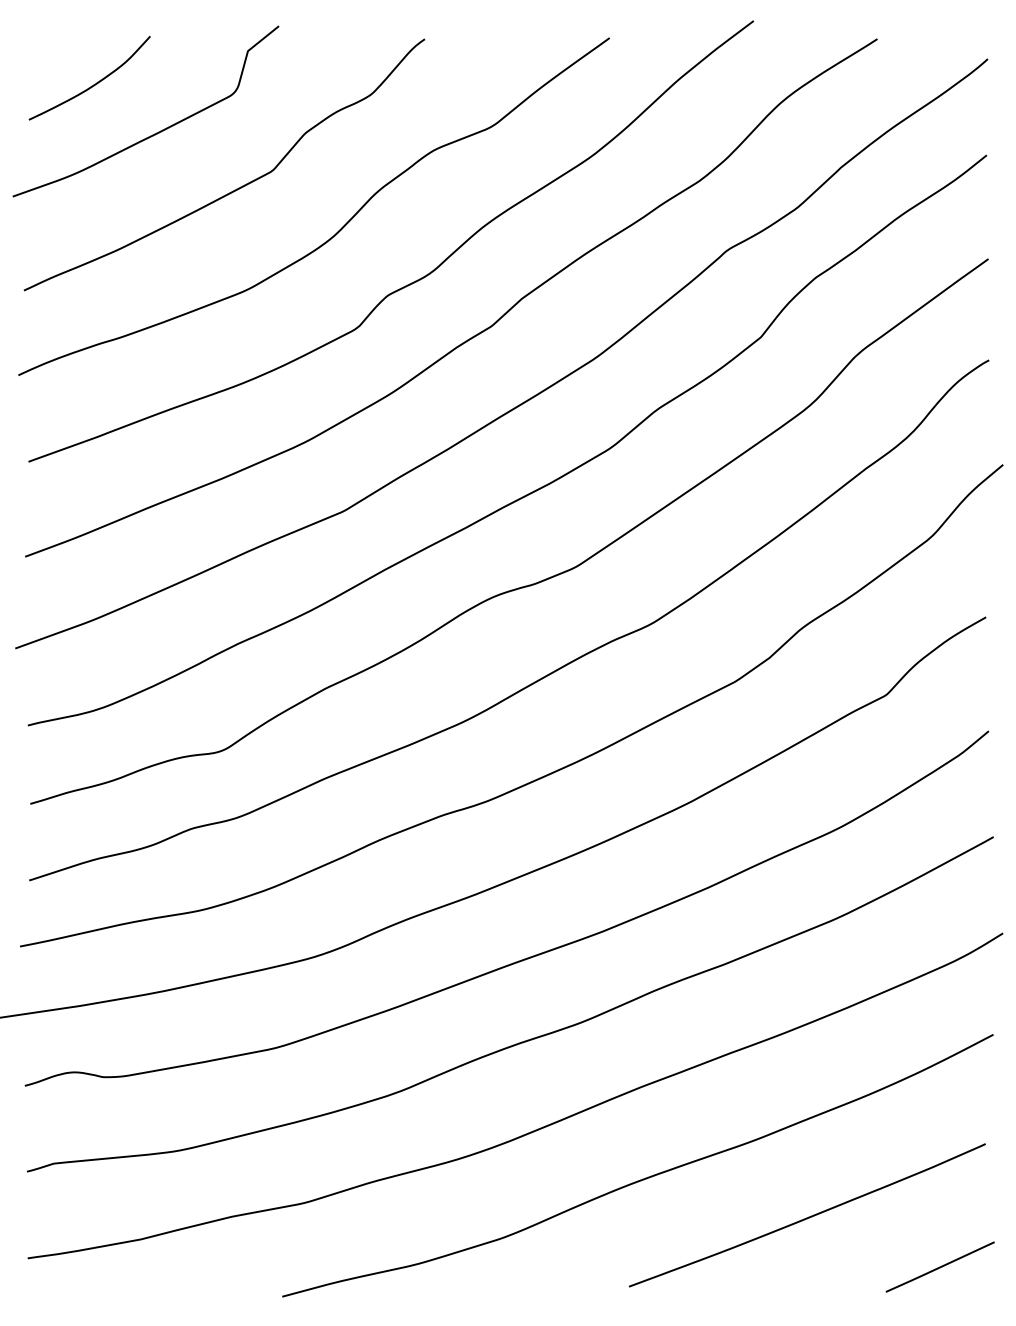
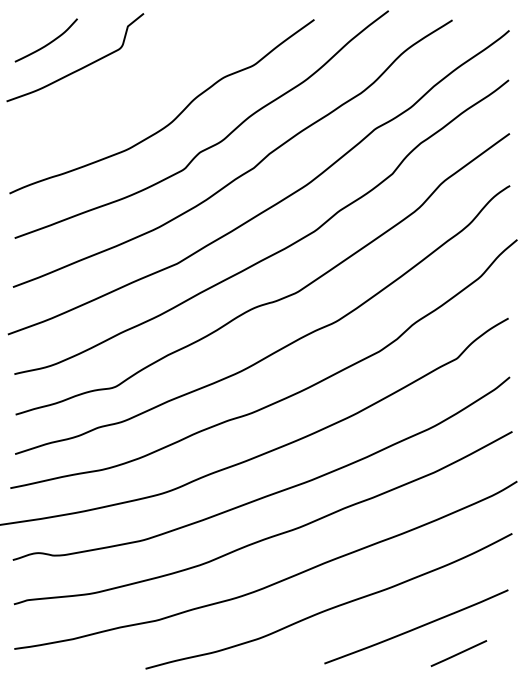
curve: (237, 186) -> (122, 96), removed
line: (939, 1266) -> (458, 653), moved

